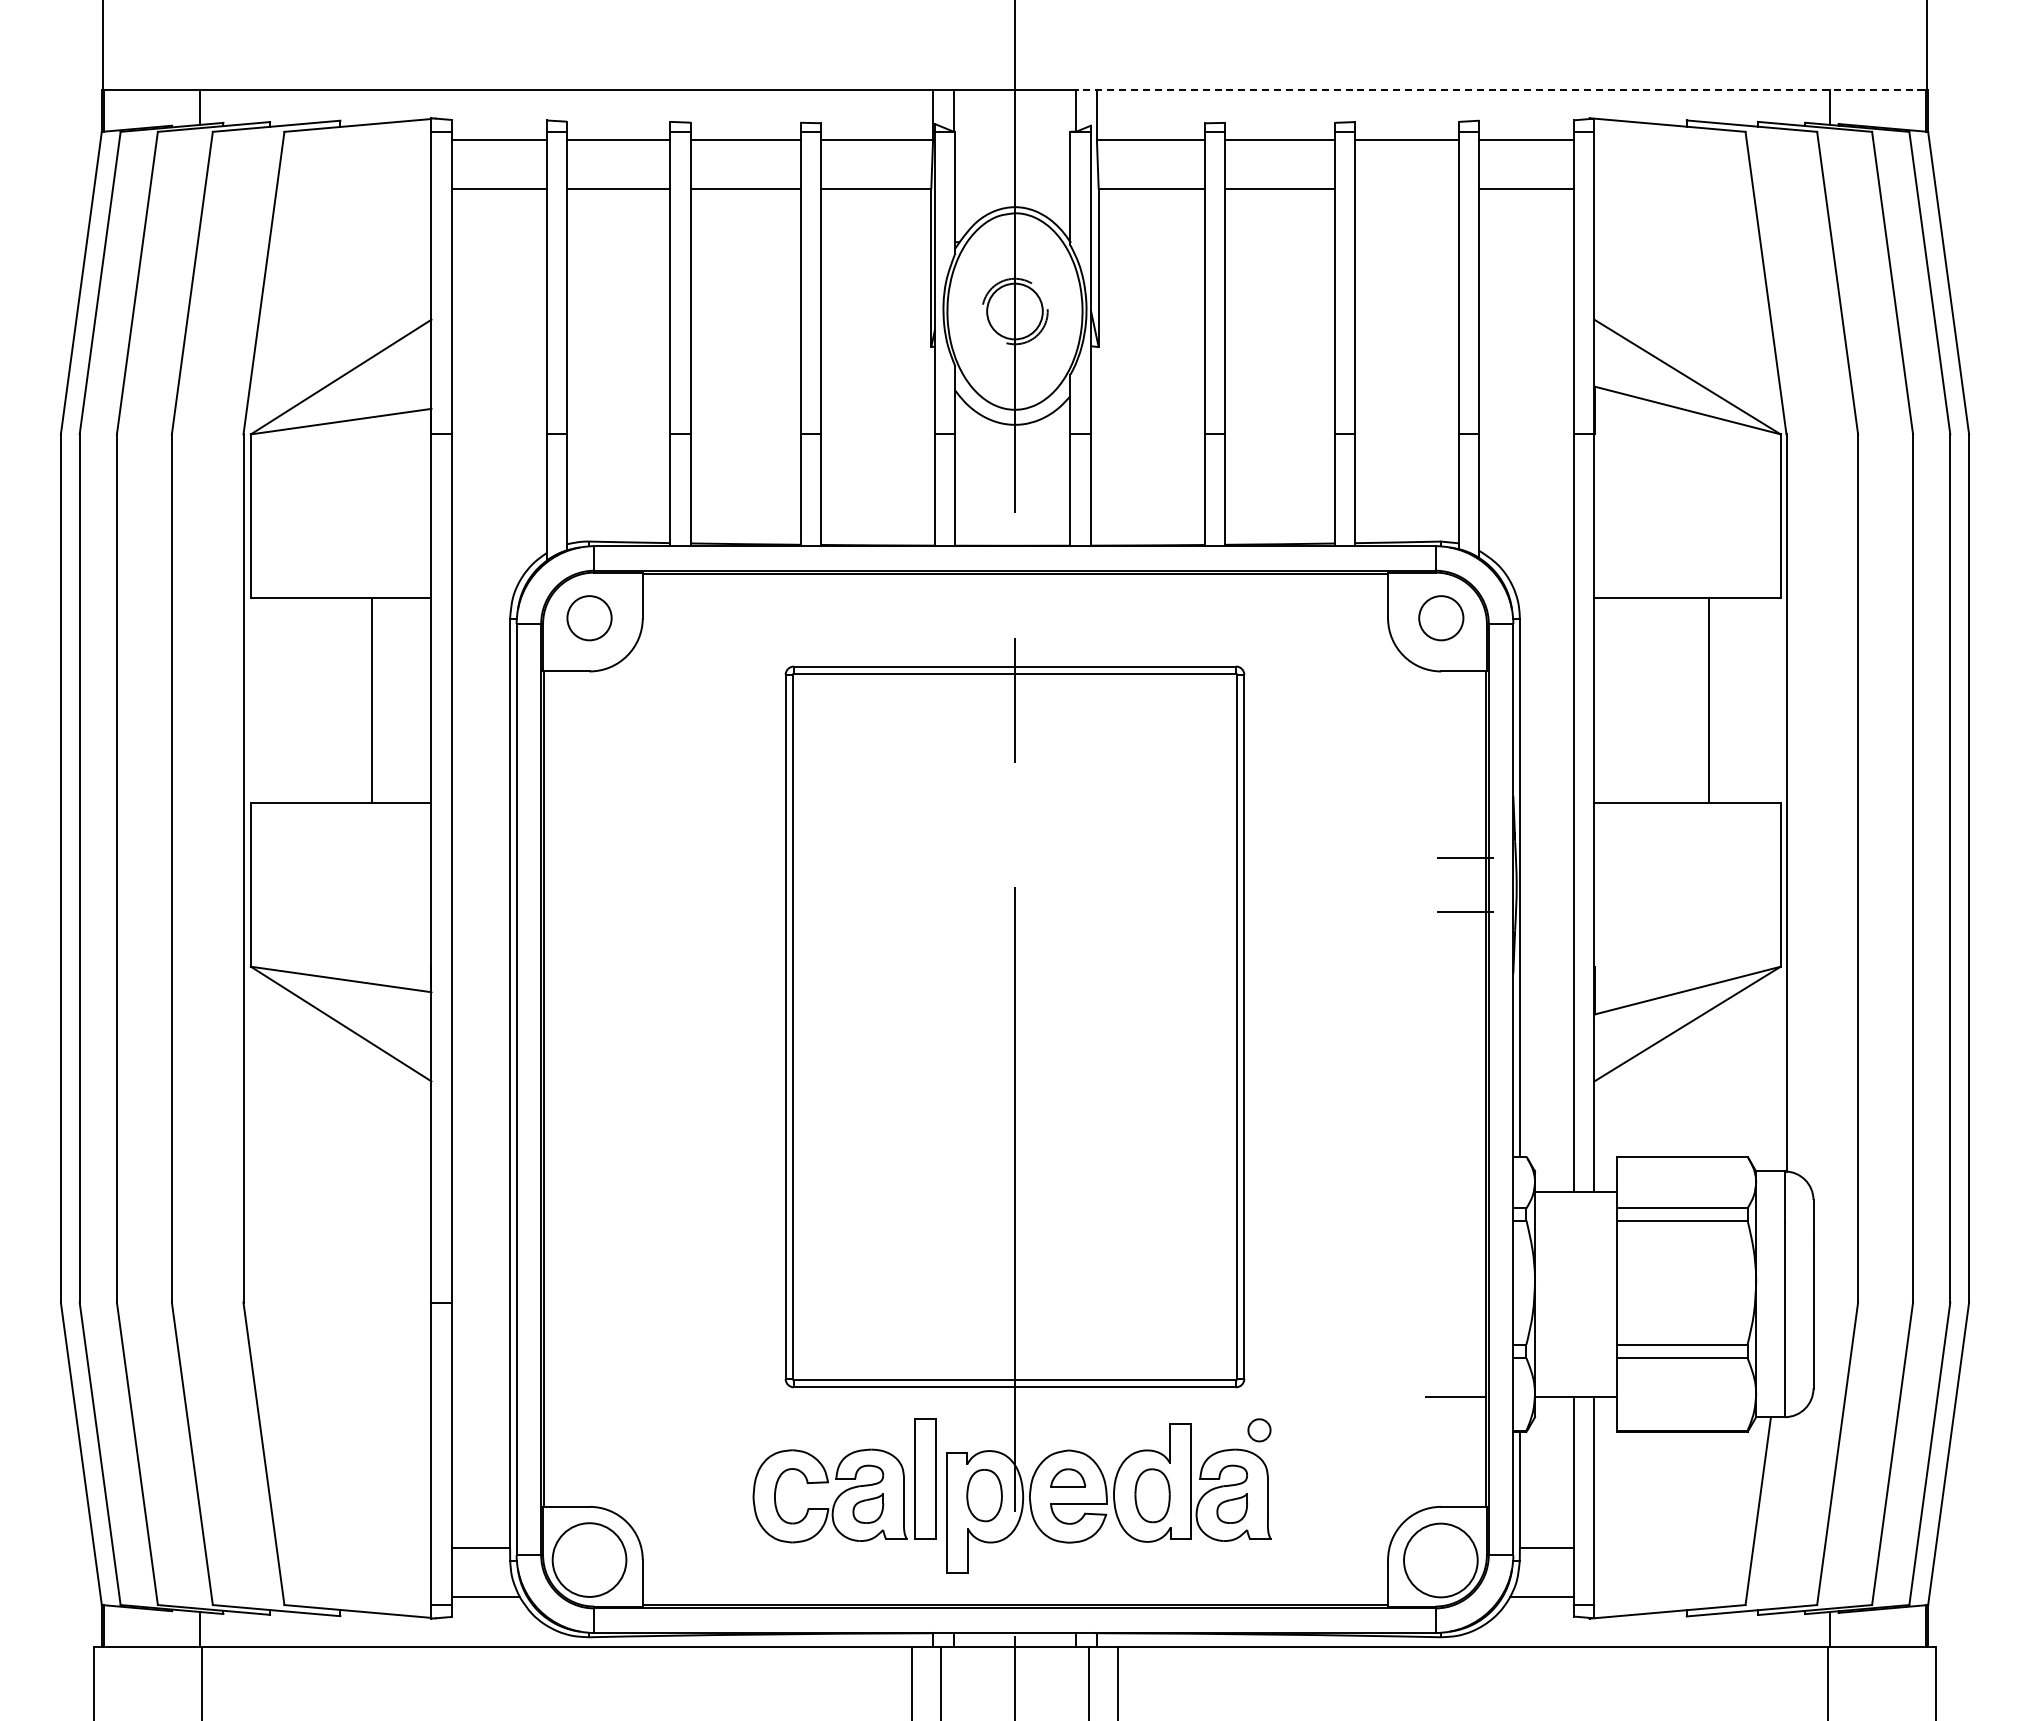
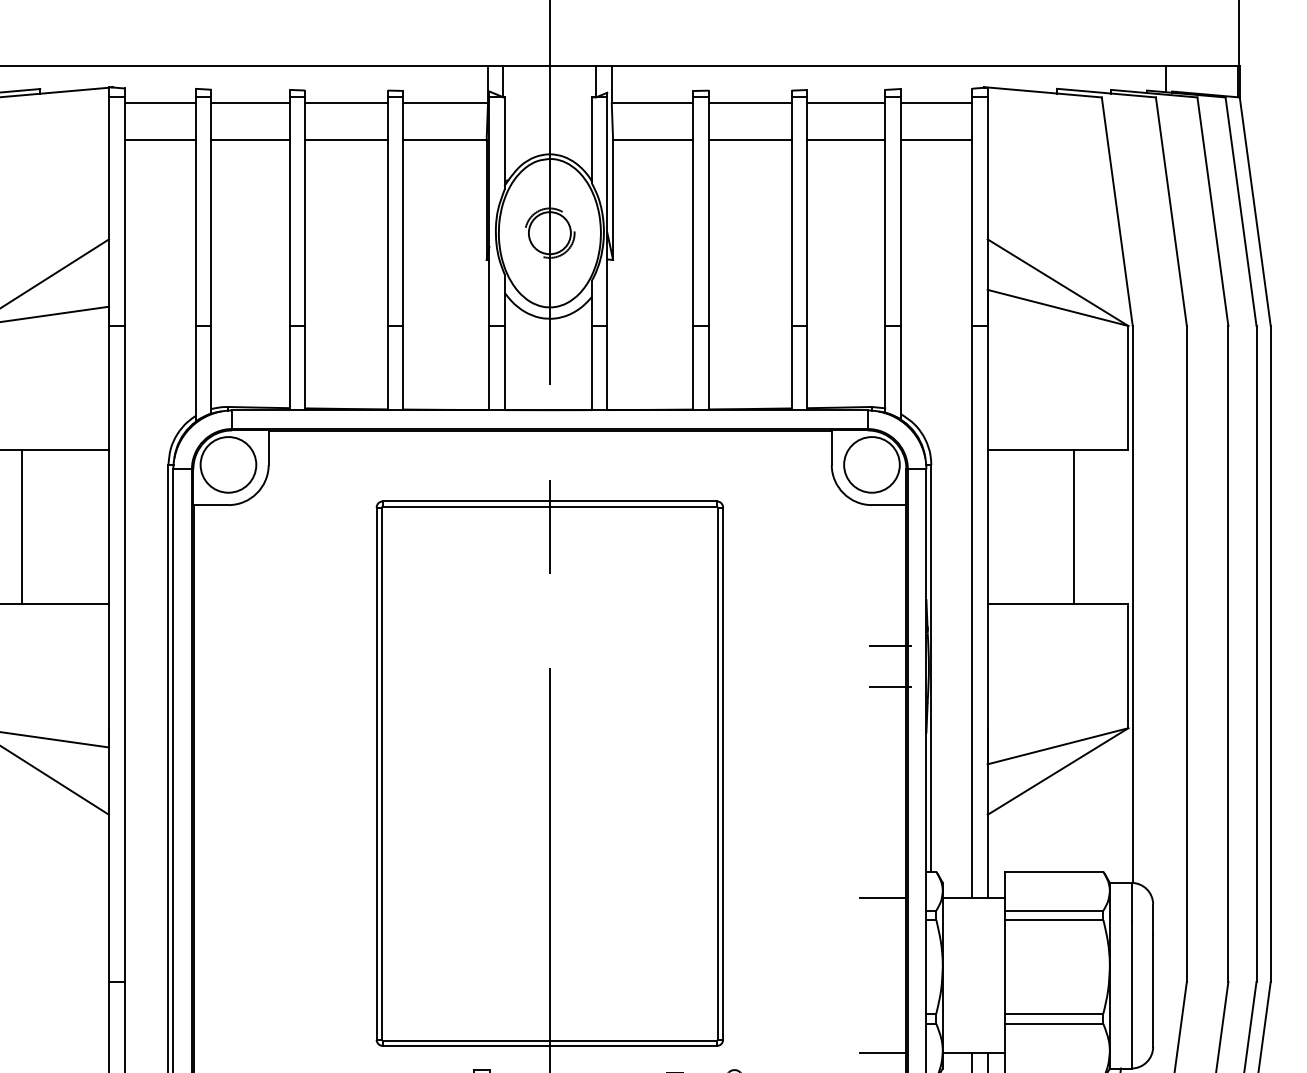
line: (1500, 90) -> (916, 66), dashed -> solid
line: (1406, 188) -> (845, 140), added
circle: (589, 618) -> (228, 465), size x1.67
circle: (1441, 618) -> (872, 465), size x1.67
line: (371, 700) -> (22, 527), moved
line: (1459, 1191) -> (885, 898), added

